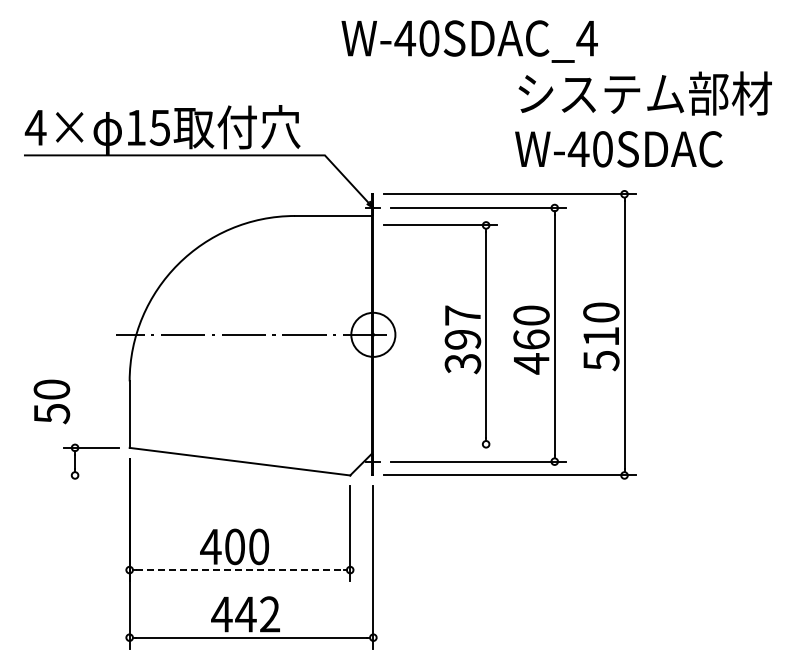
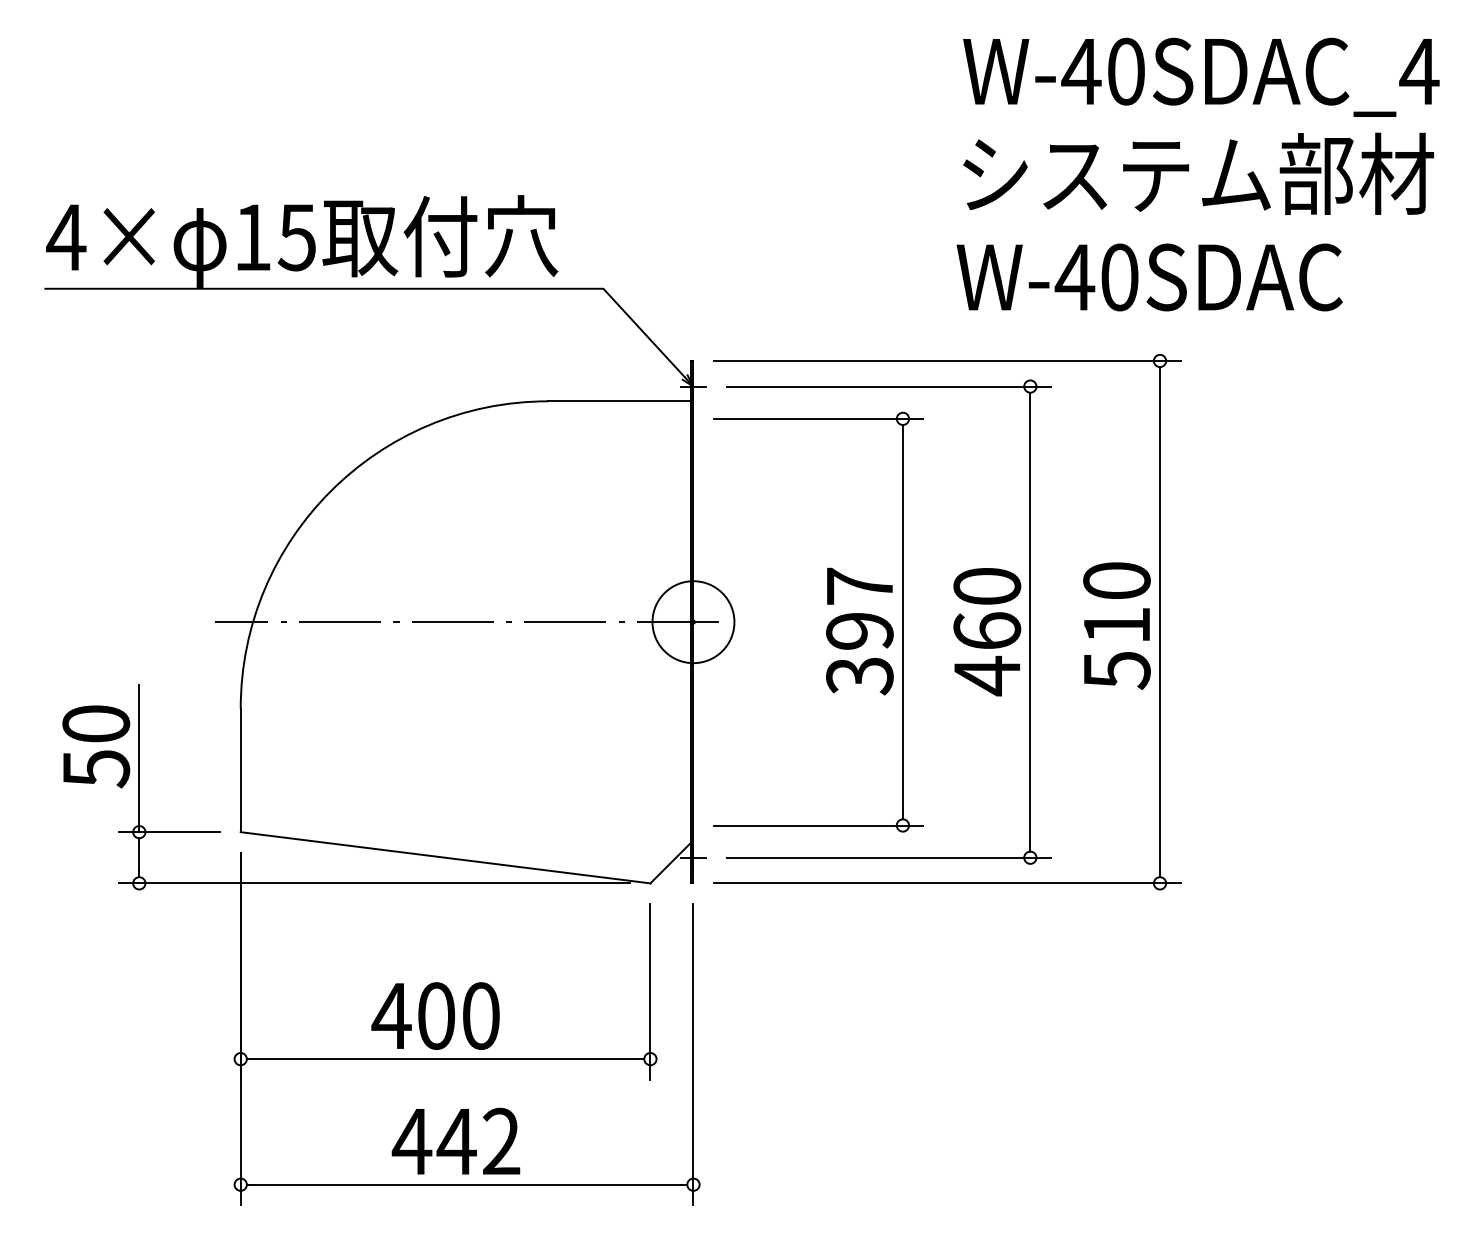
text: (469, 41) -> (1200, 77), moved
line: (75, 407) -> (140, 757), added
line: (440, 444) -> (818, 825), added
line: (201, 475) -> (374, 883), added
line: (239, 570) -> (444, 1059), dashed -> solid

